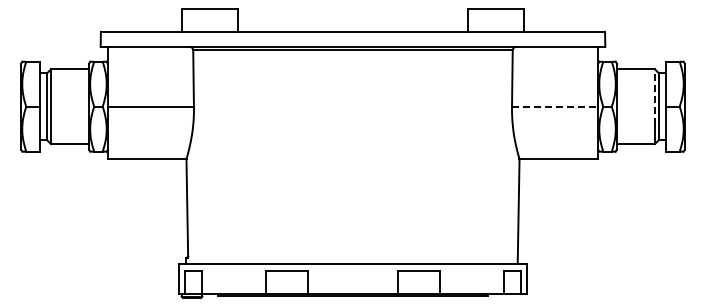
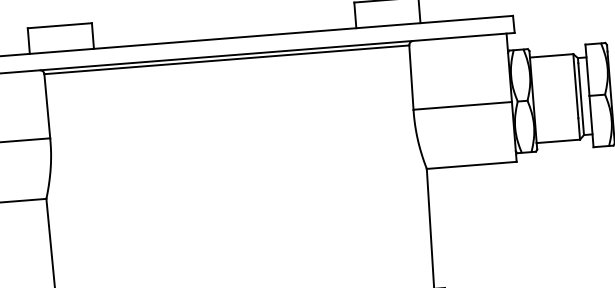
line: (654, 96) -> (575, 85), dashed -> solid
line: (555, 106) -> (463, 105), dashed -> solid

